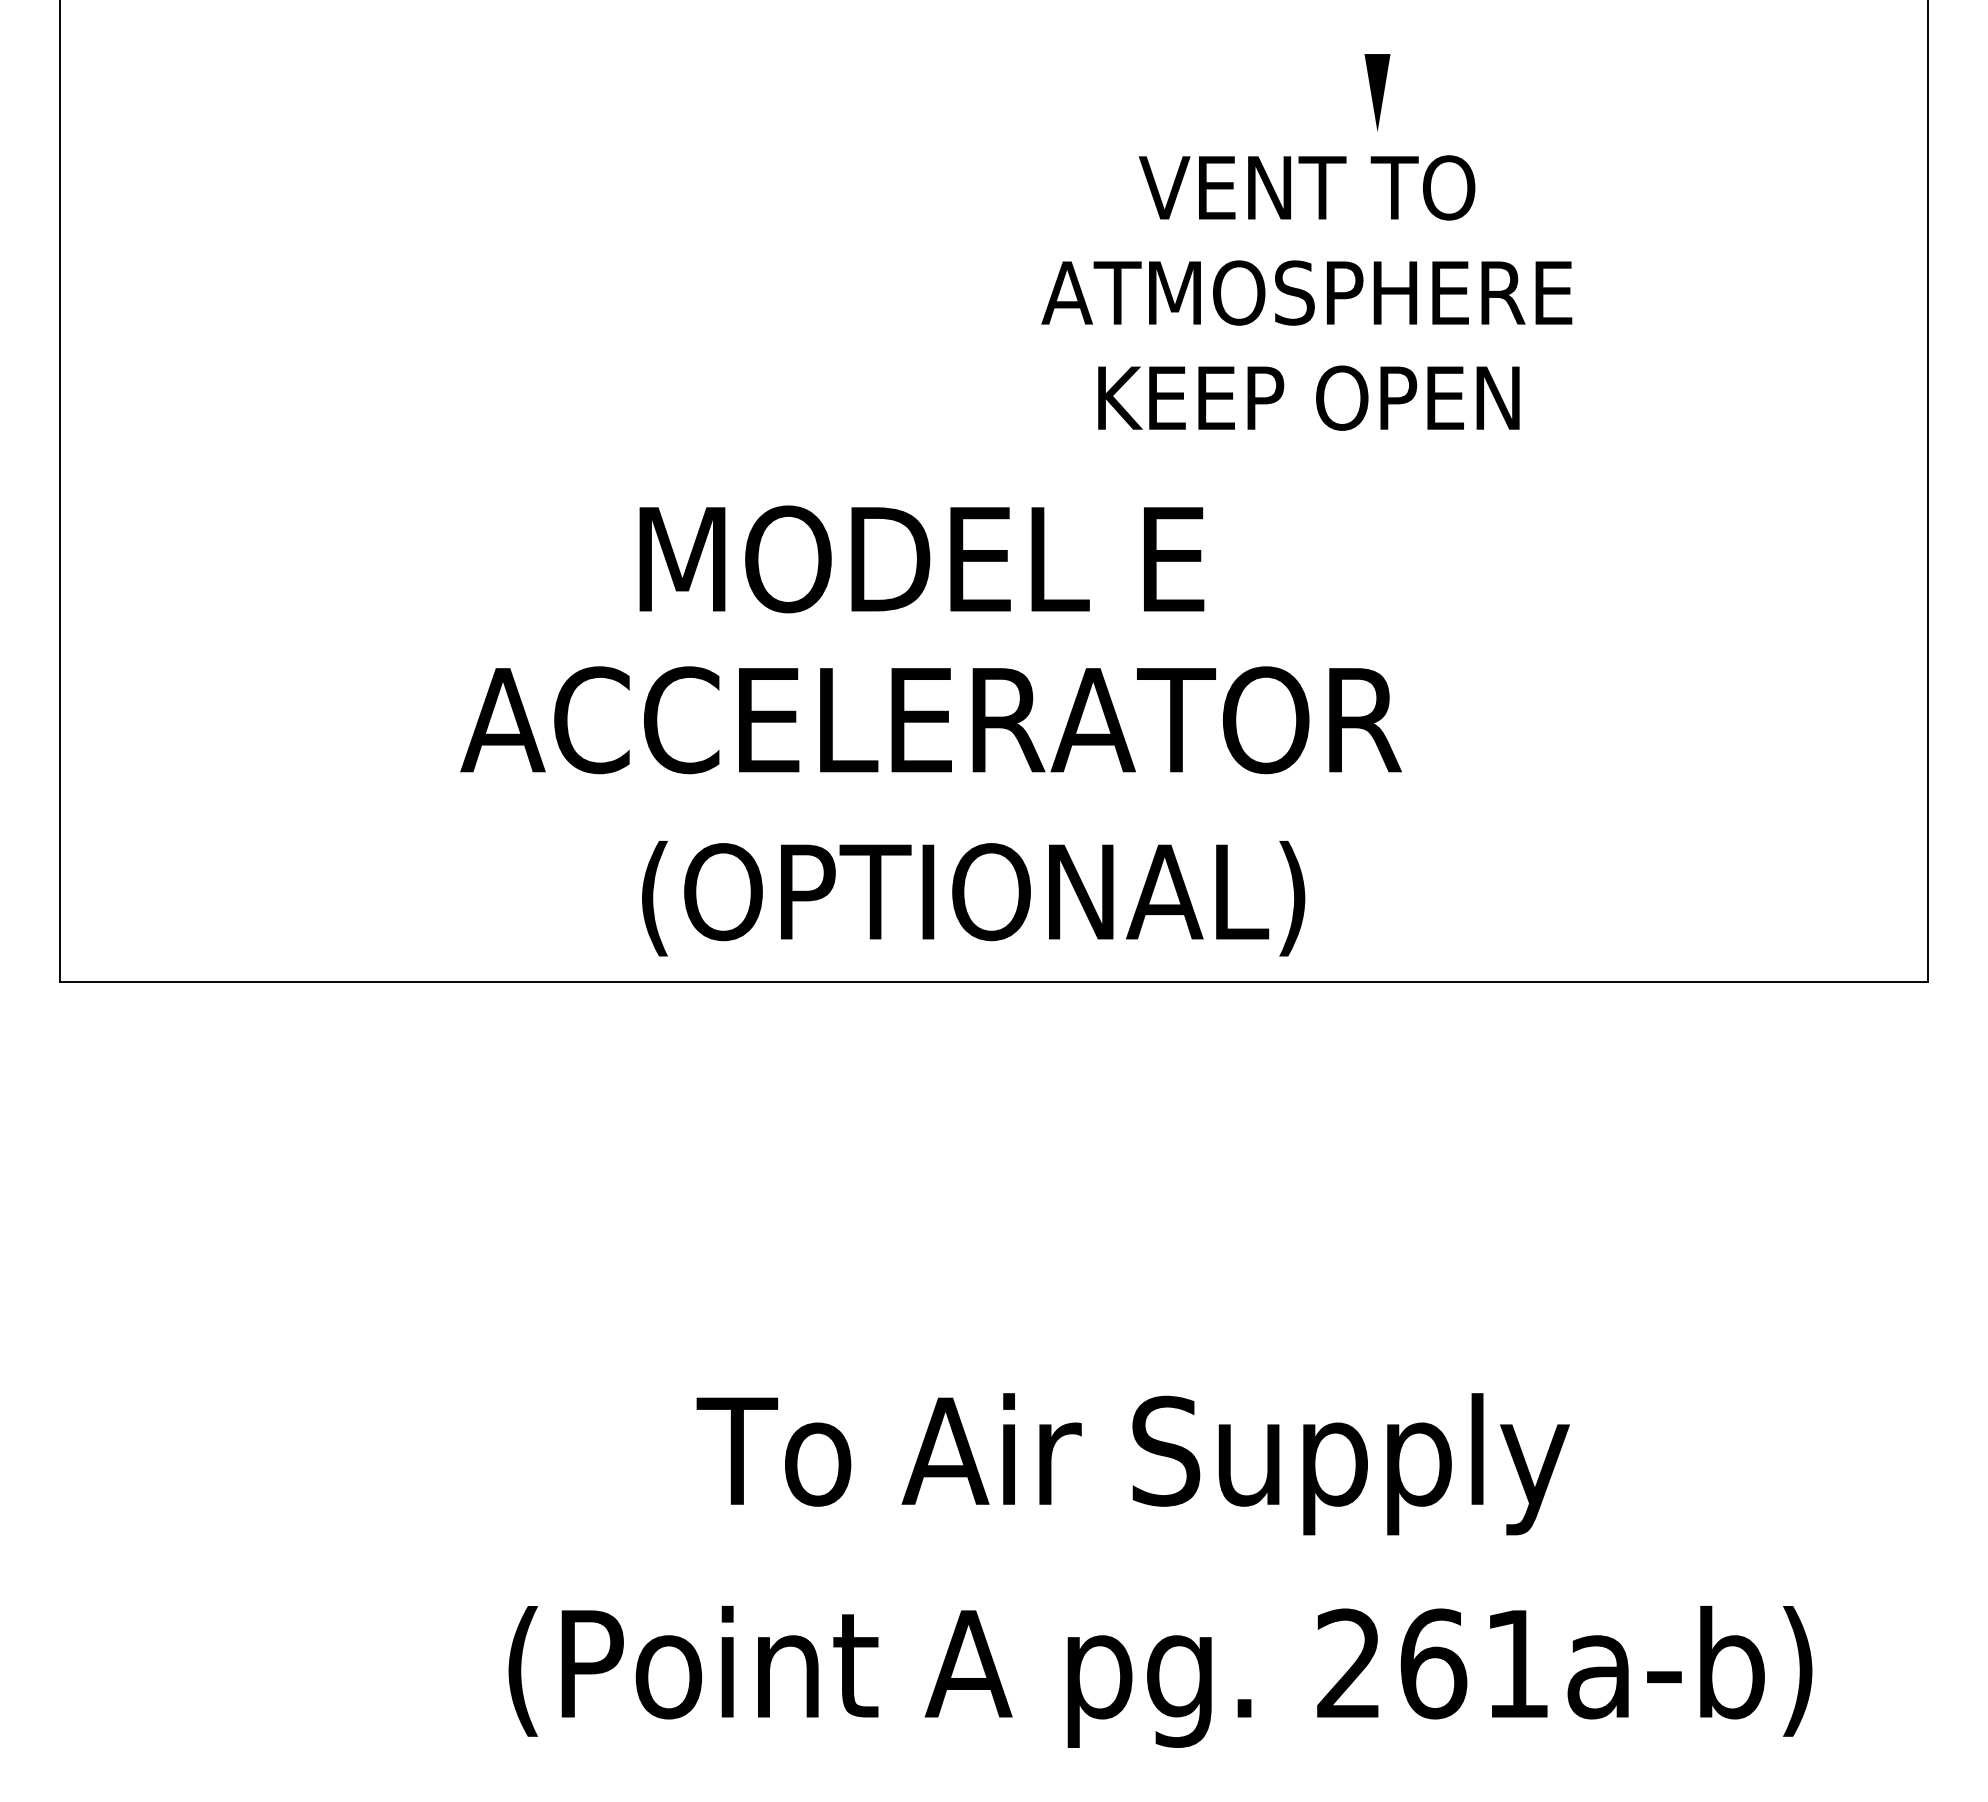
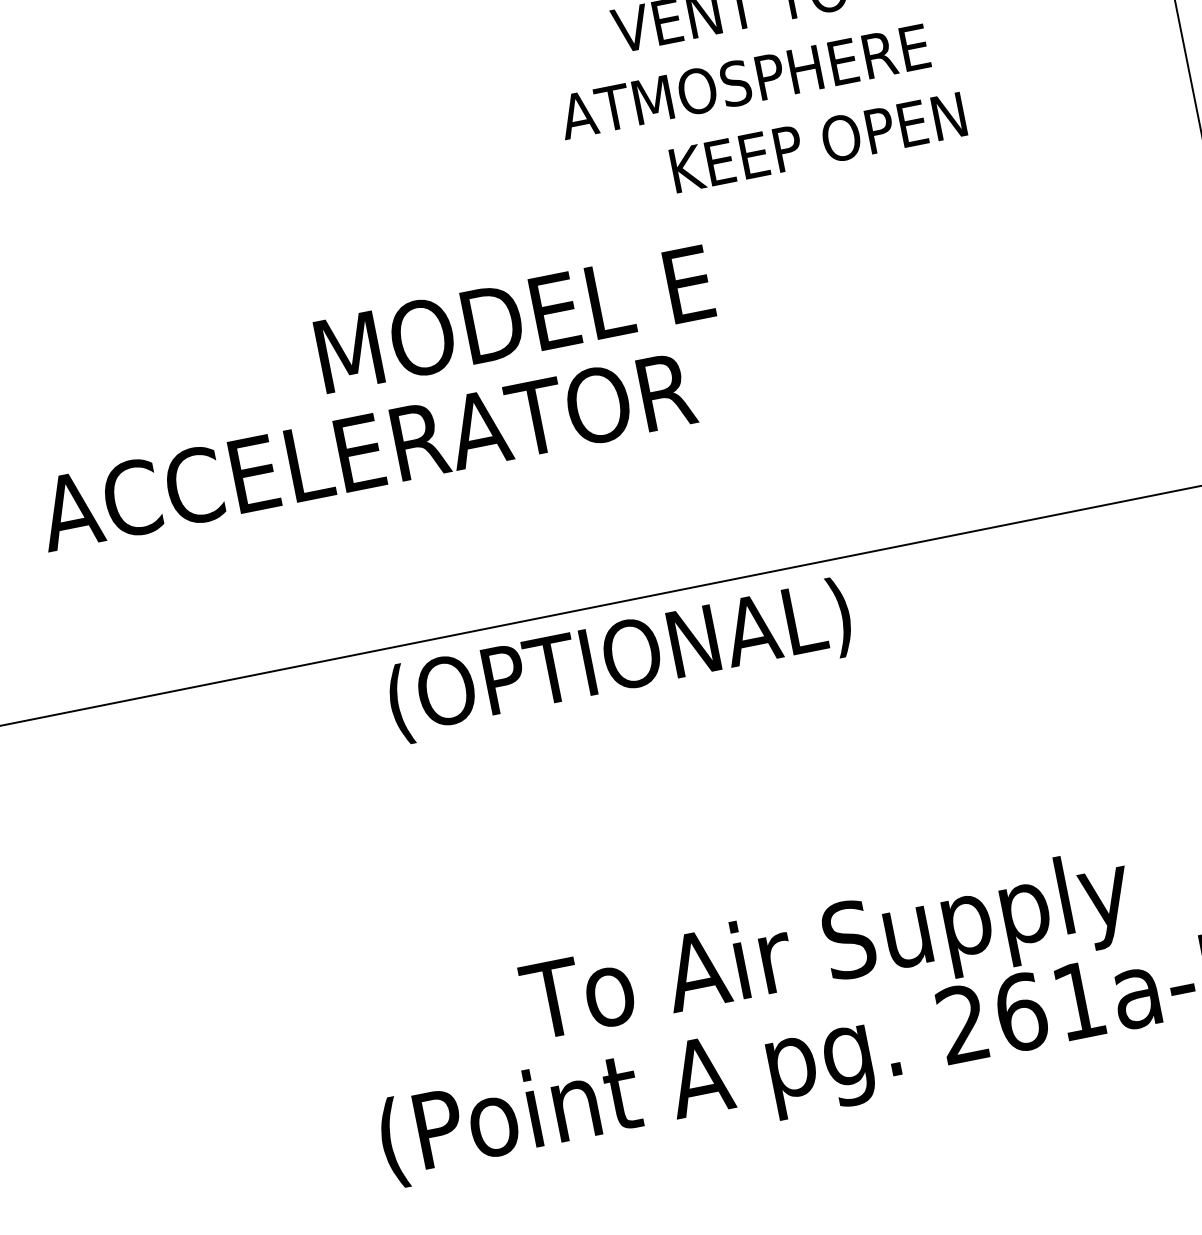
text: (1308, 397) -> (817, 142), moved
text: (930, 720) -> (366, 451), moved
text: (973, 898) -> (620, 660), moved
text: (1132, 1464) -> (827, 953), moved

